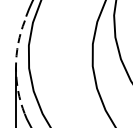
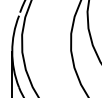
arc: (16, 67) -> (12, 51), dashed -> solid

